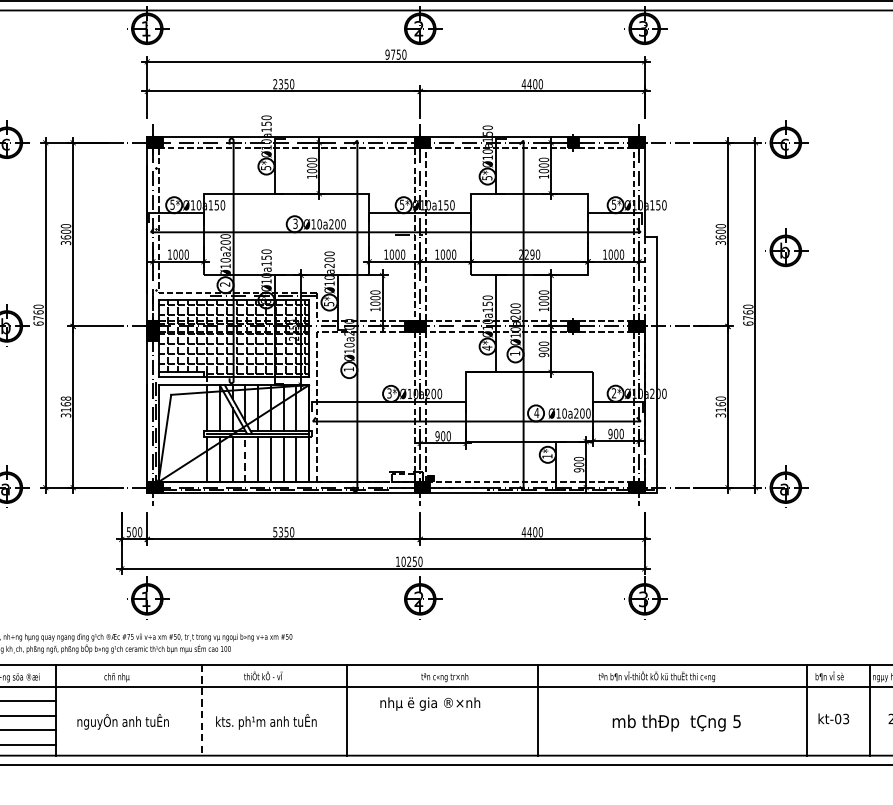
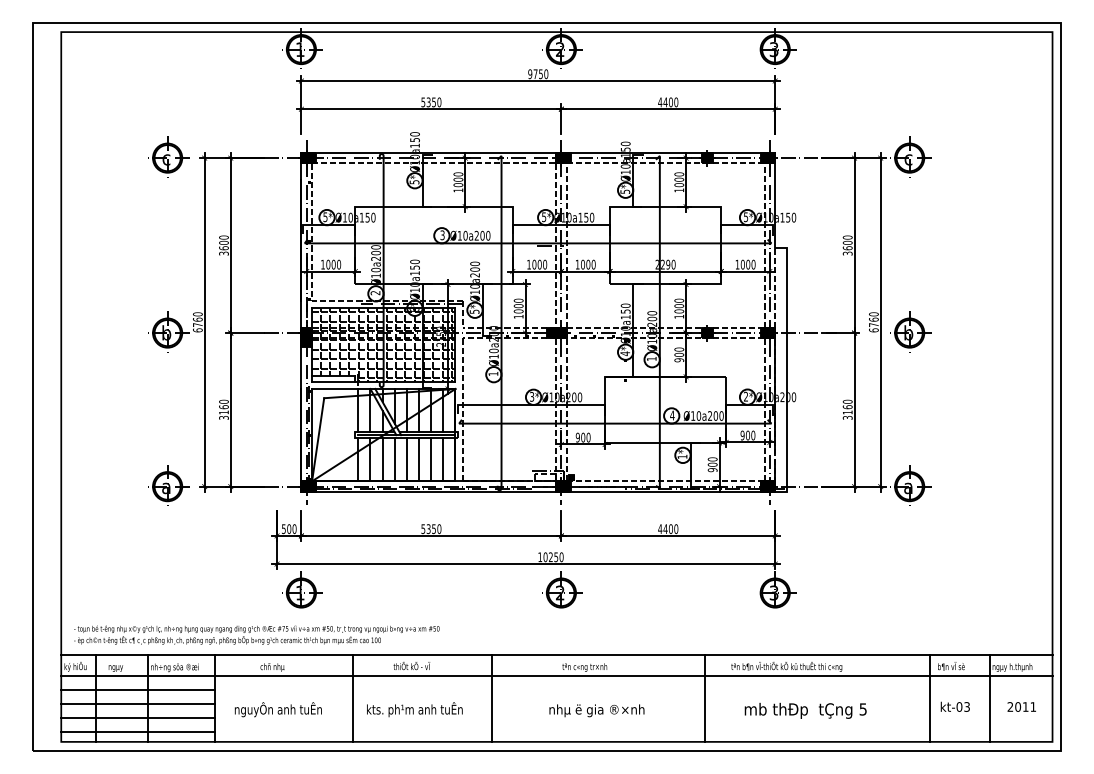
text: (275, 84) -> (423, 102), 2350 -> 5350
part: (786, 249) -> (910, 331), moved
text: (65, 398) -> (223, 401), 3168 -> 3160
line: (245, 459) -> (394, 459), dashed -> solid
text: (429, 703) -> (596, 710), moved
line: (537, 710) -> (704, 698), moved
line: (201, 711) -> (353, 699), dashed -> solid

